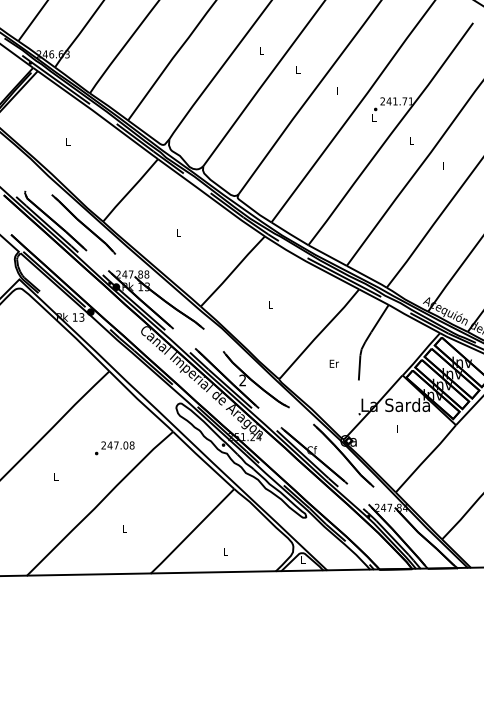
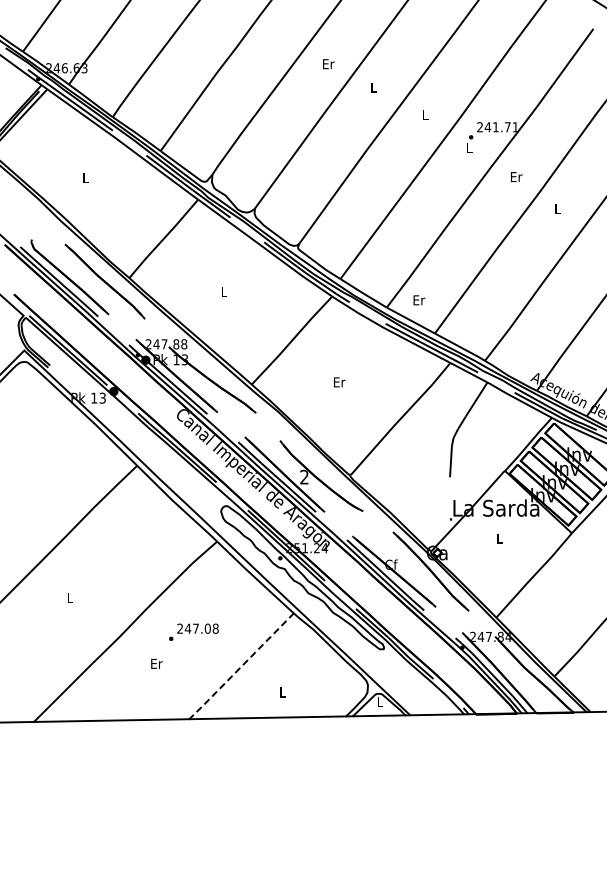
text: (261, 51) -> (328, 64), L -> Er
text: (411, 141) -> (516, 177), L -> Er
text: (270, 304) -> (339, 382), L -> Er
text: (334, 363) -> (419, 300), moved
text: (114, 447) -> (193, 631), moved
text: (124, 529) -> (156, 663), L -> Er
line: (192, 531) -> (241, 666), solid -> dashed

